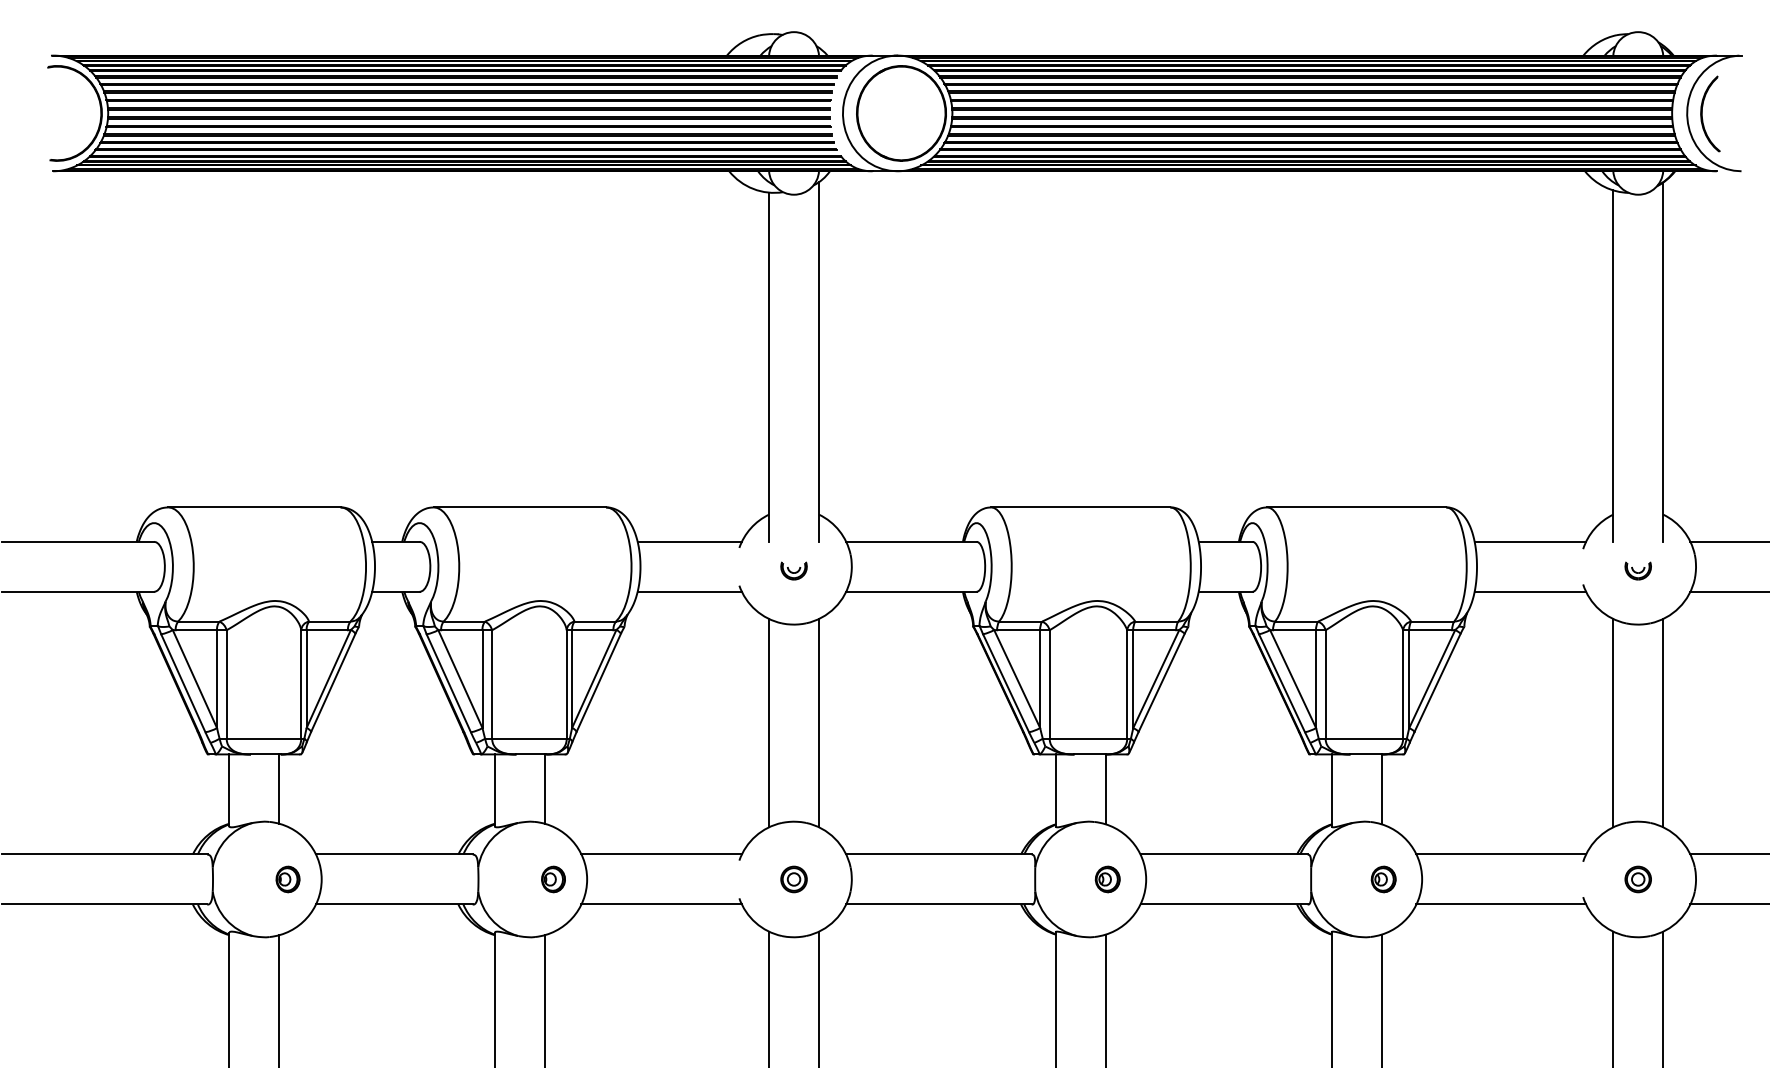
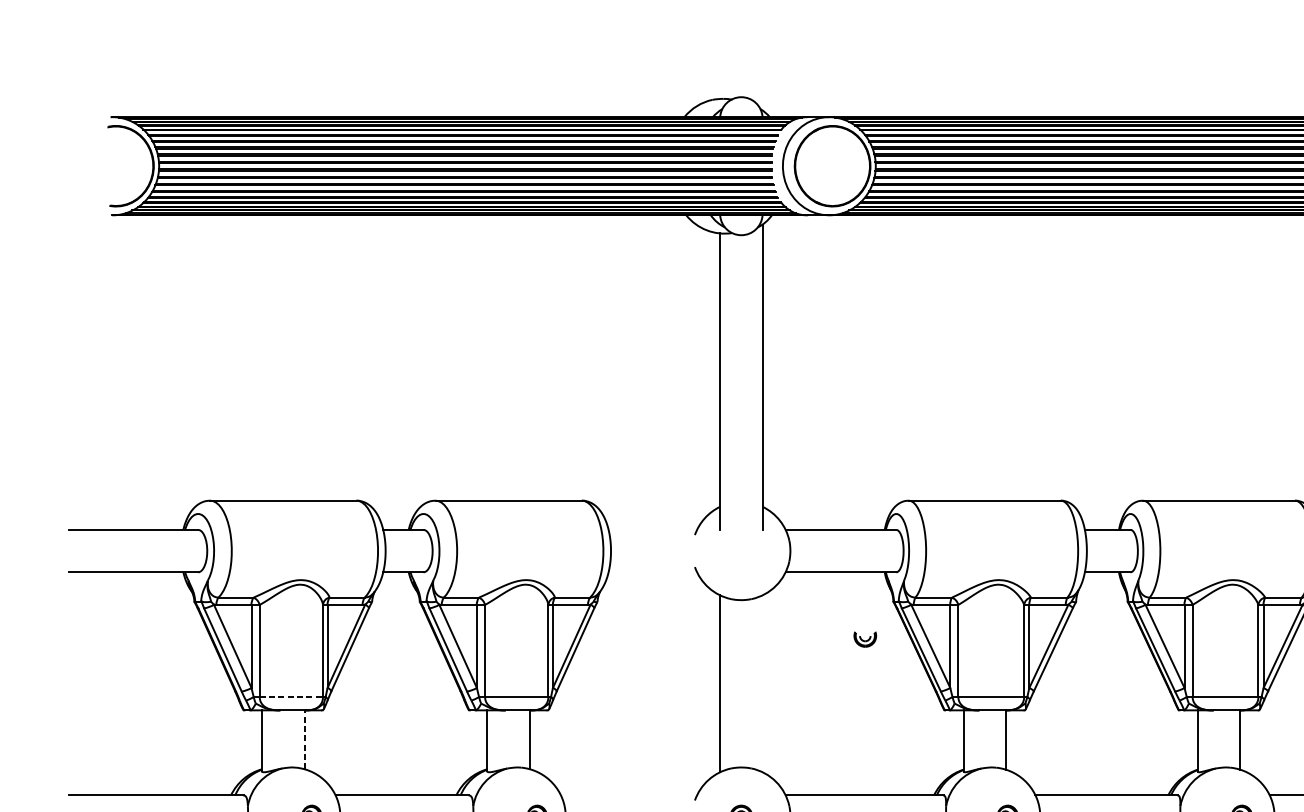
line: (689, 541) -> (652, 529), removed
part: (793, 570) -> (864, 639), moved
line: (689, 591) -> (652, 572), removed
line: (819, 723) -> (762, 684), removed
line: (264, 738) -> (291, 696), solid -> dashed
line: (279, 789) -> (304, 740), solid -> dashed
line: (661, 854) -> (628, 795), removed

